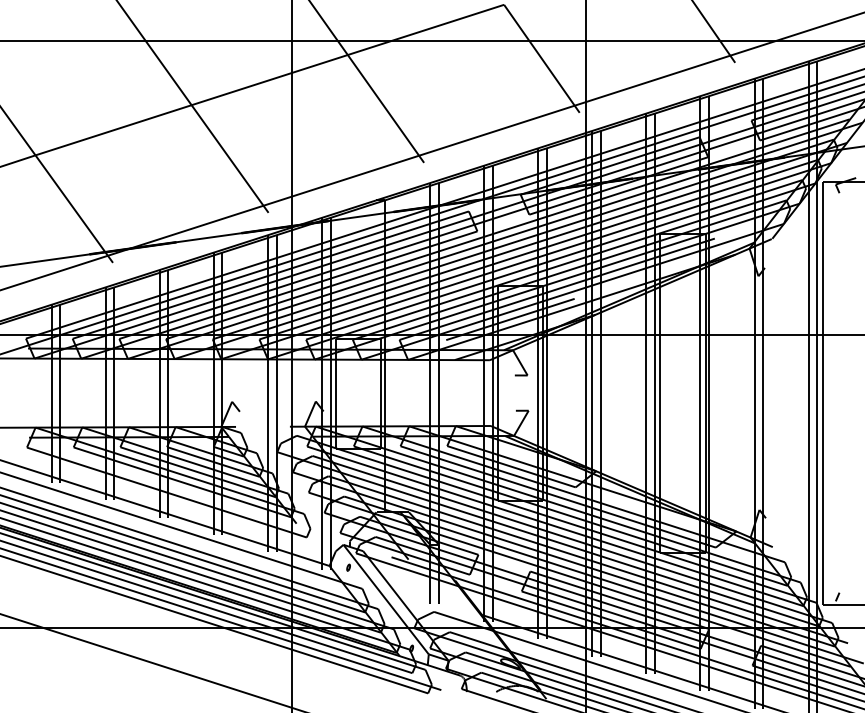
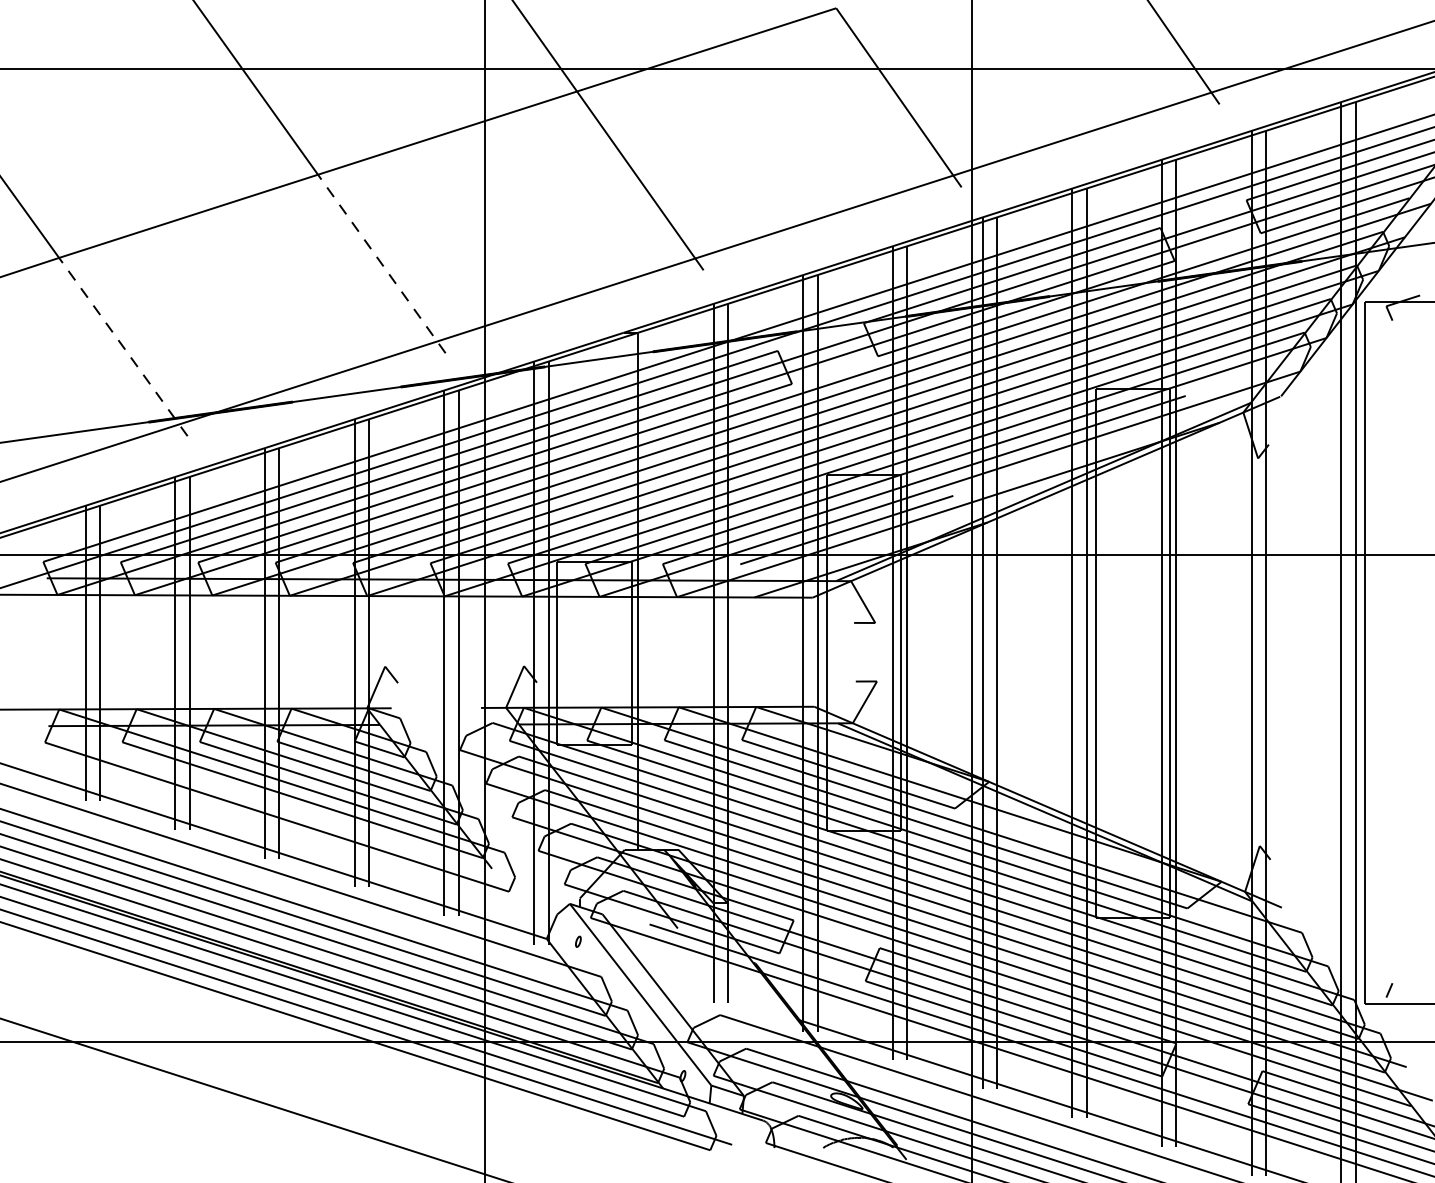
line: (229, 158) -> (380, 263), solid -> dashed
line: (73, 208) -> (122, 346), solid -> dashed

